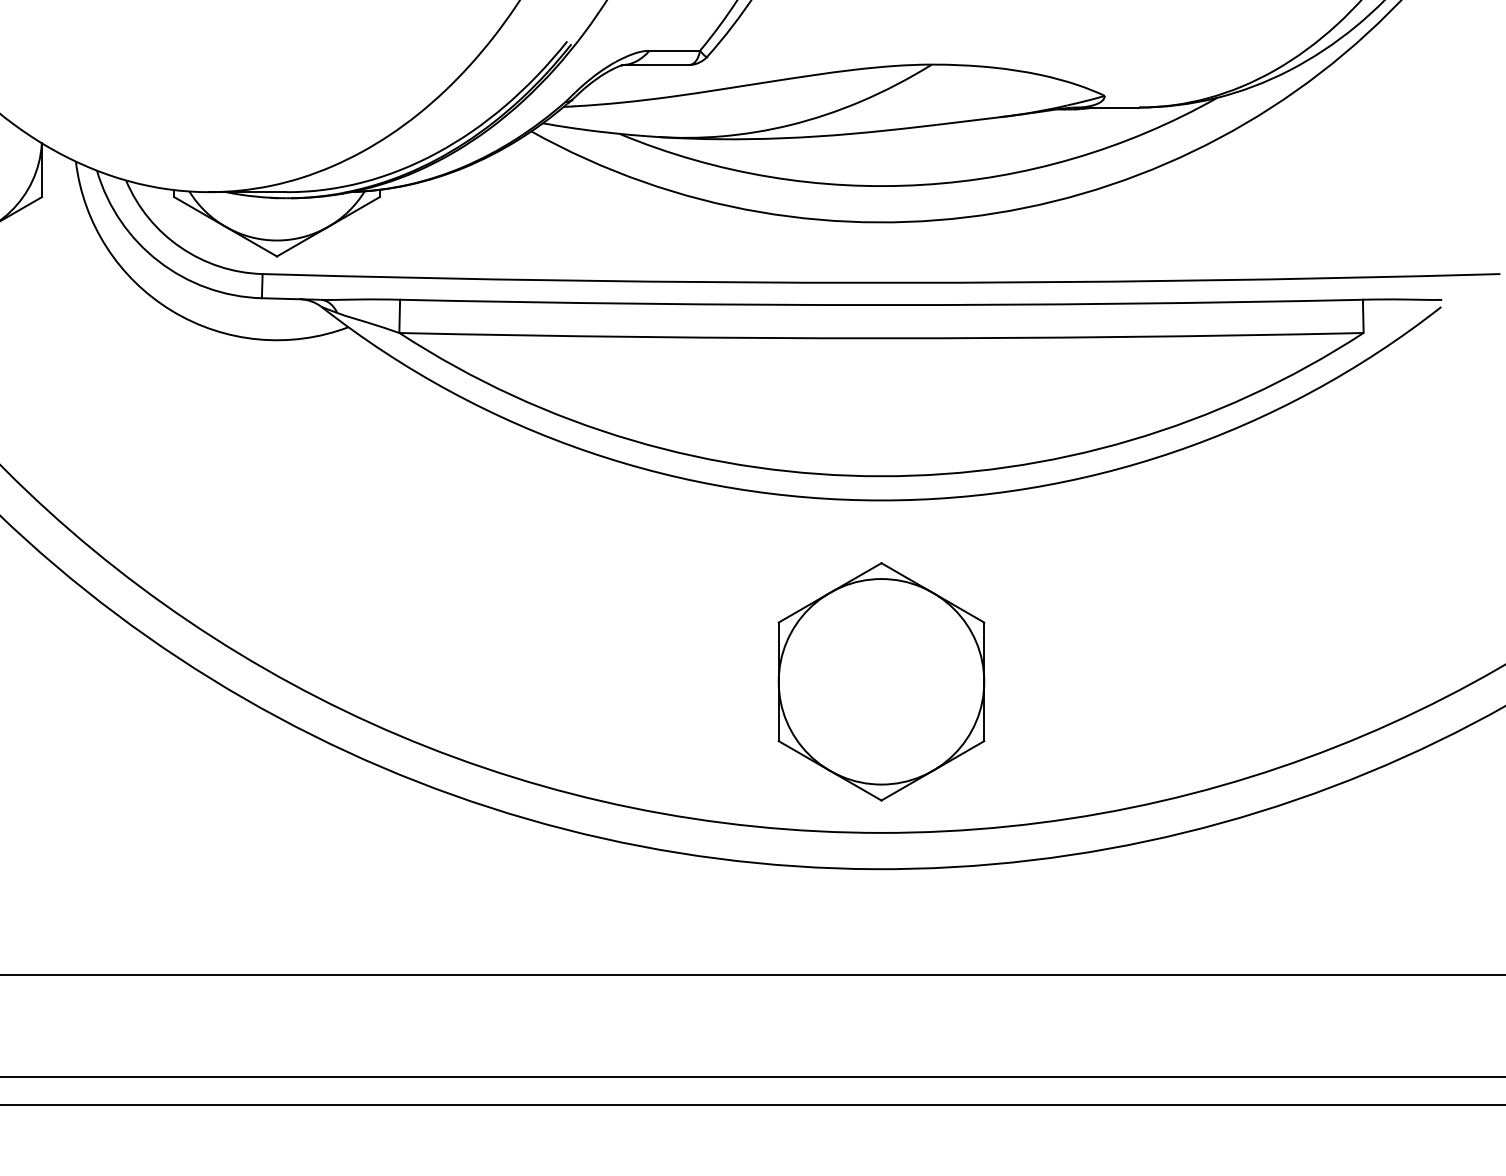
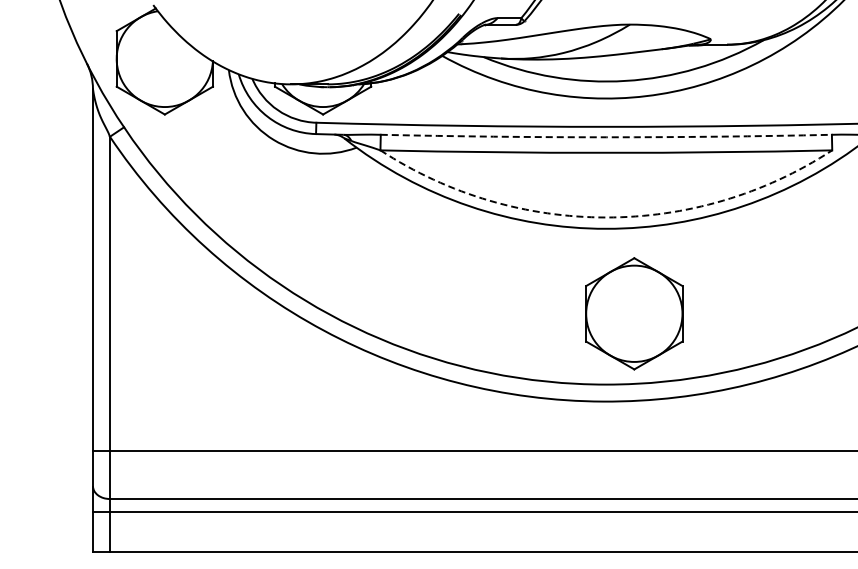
arc: (881, 305) -> (606, 137), solid -> dashed
arc: (881, 476) -> (606, 217), solid -> dashed
part: (881, 681) -> (634, 313), moved

